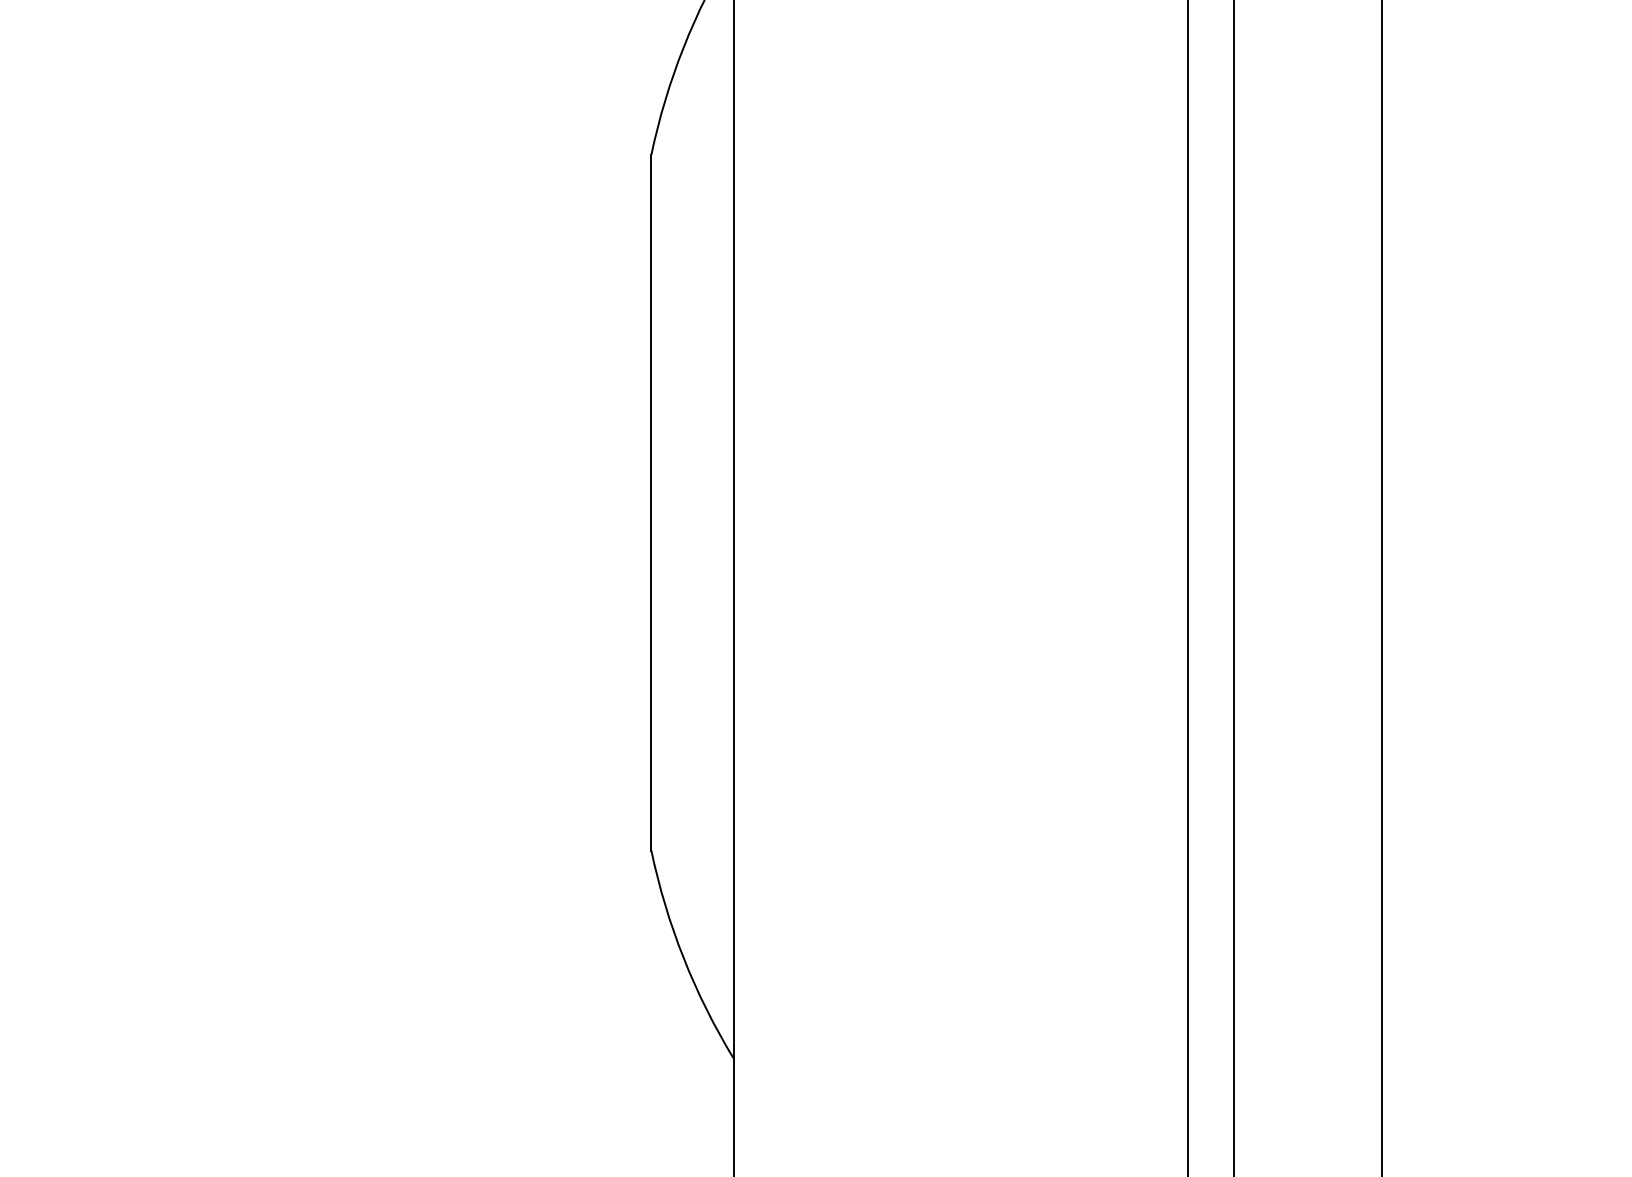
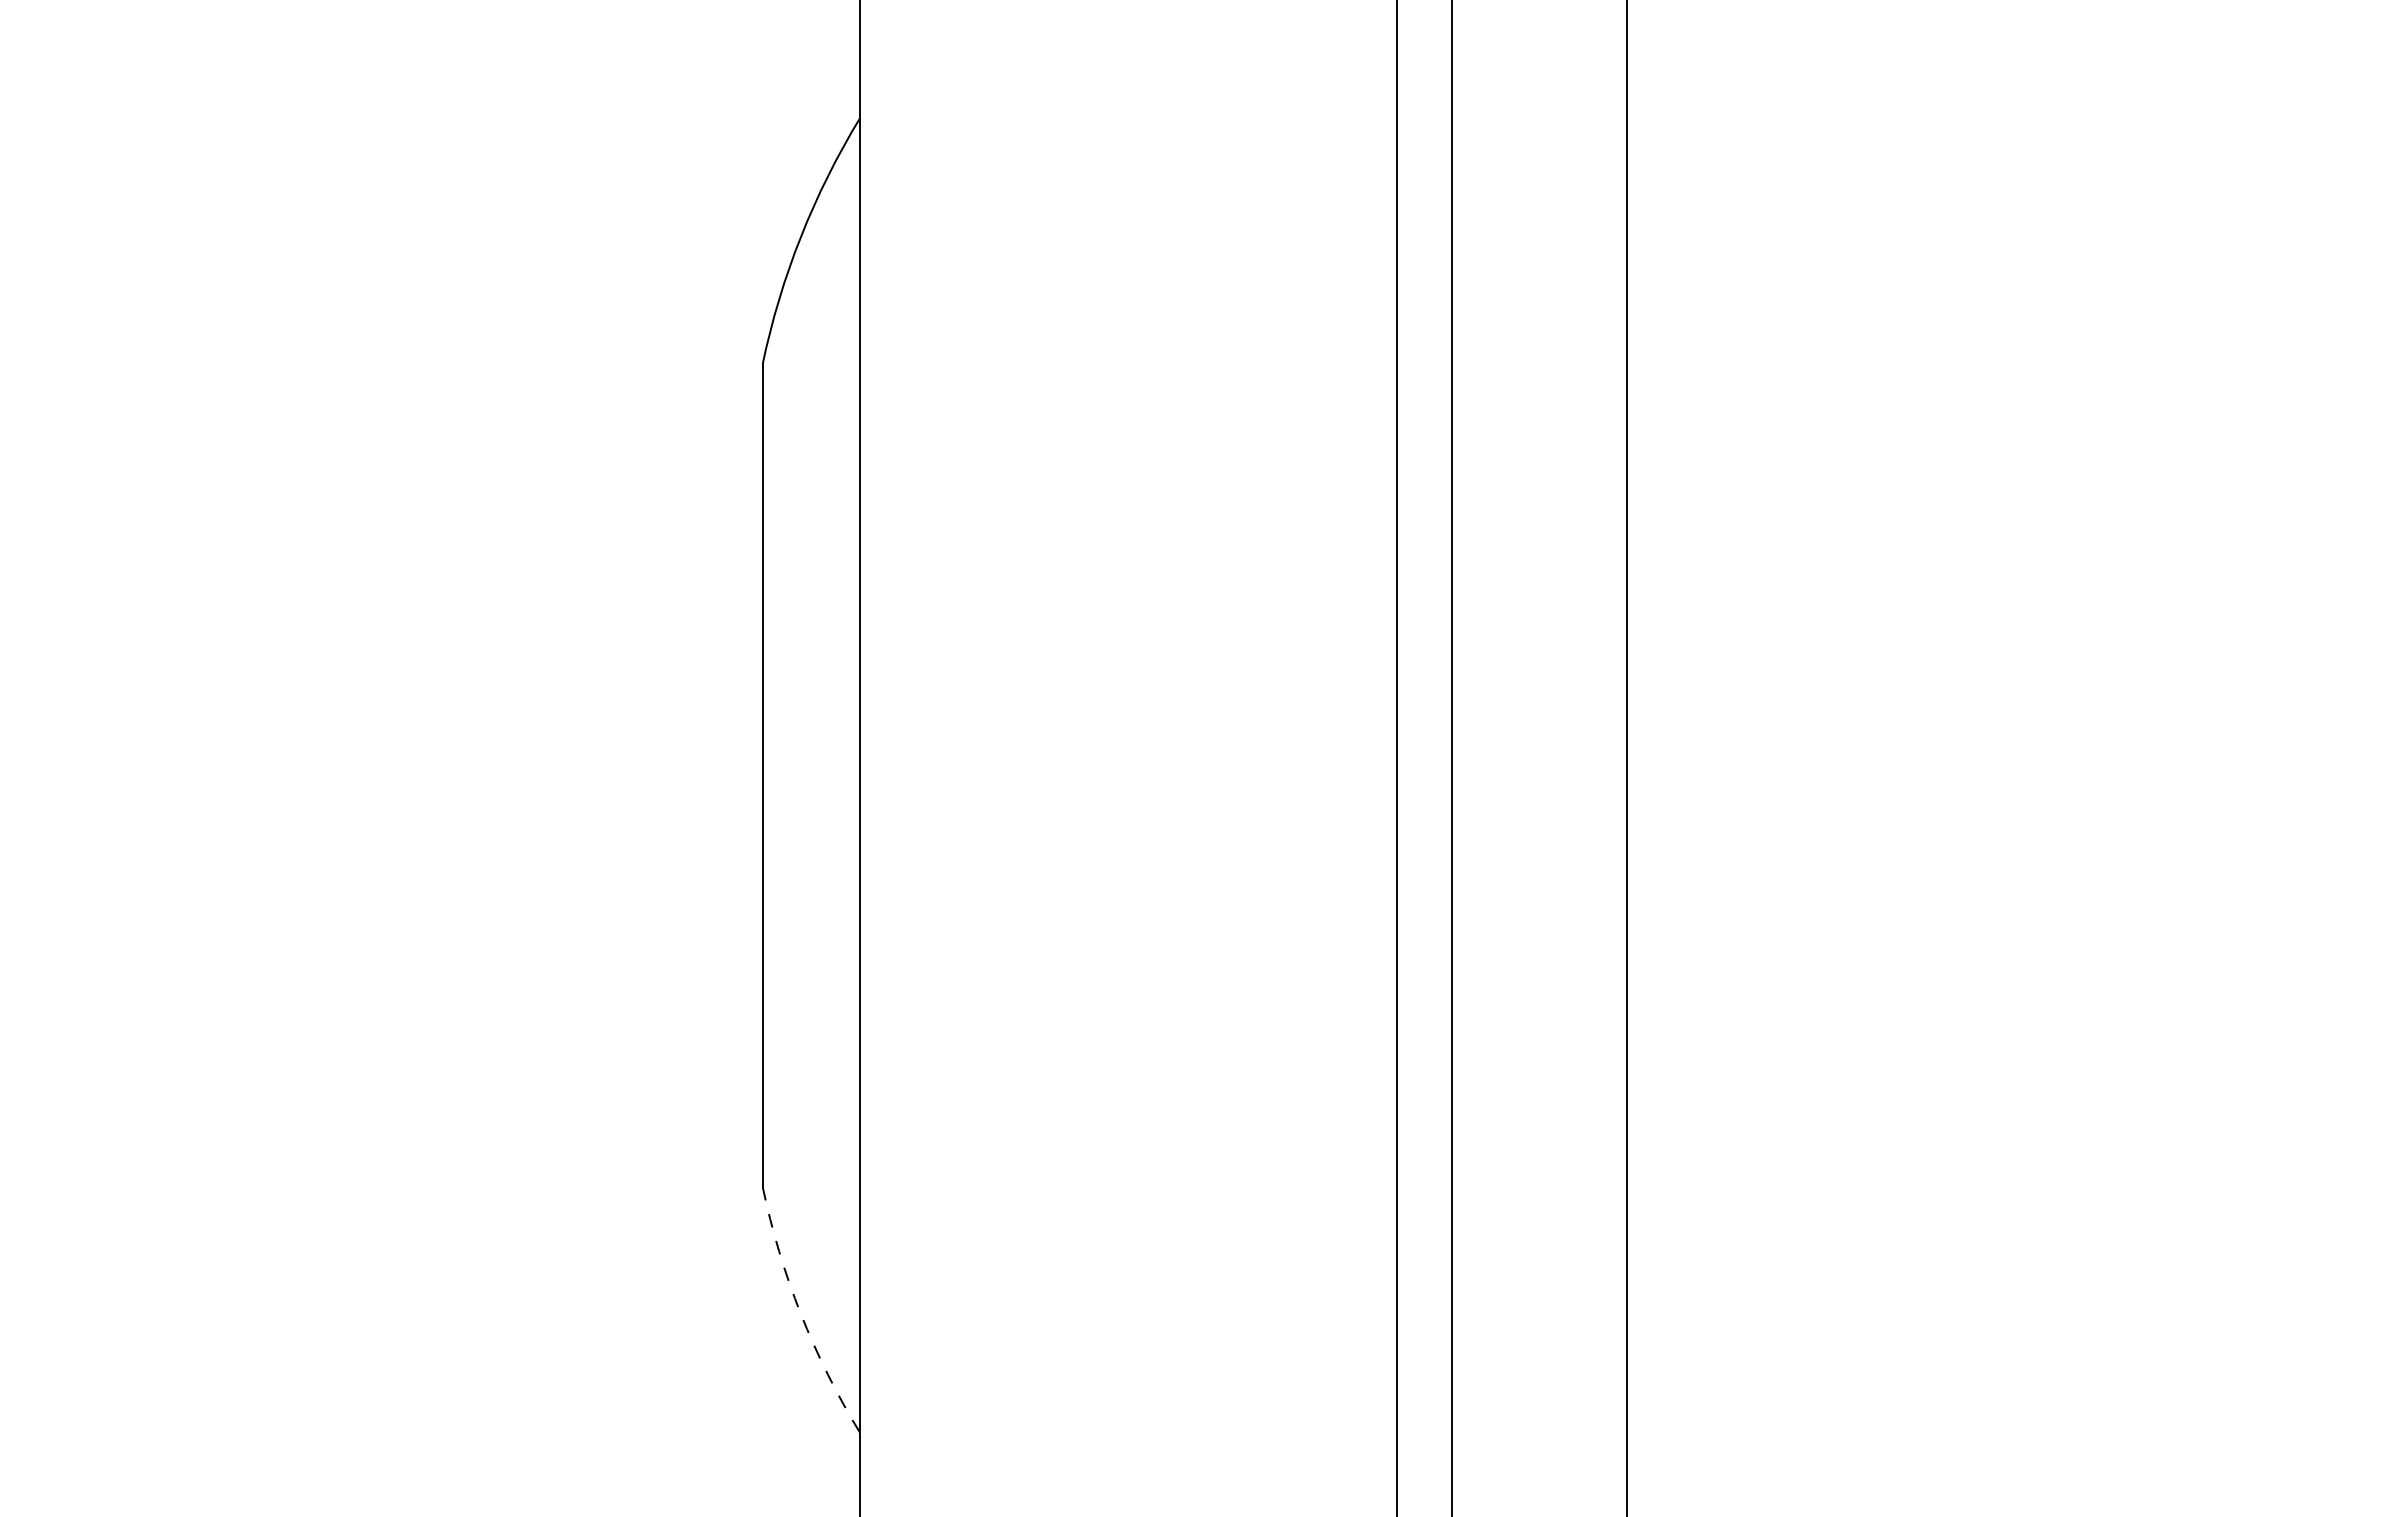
arc: (683, 958) -> (800, 1314), solid -> dashed

